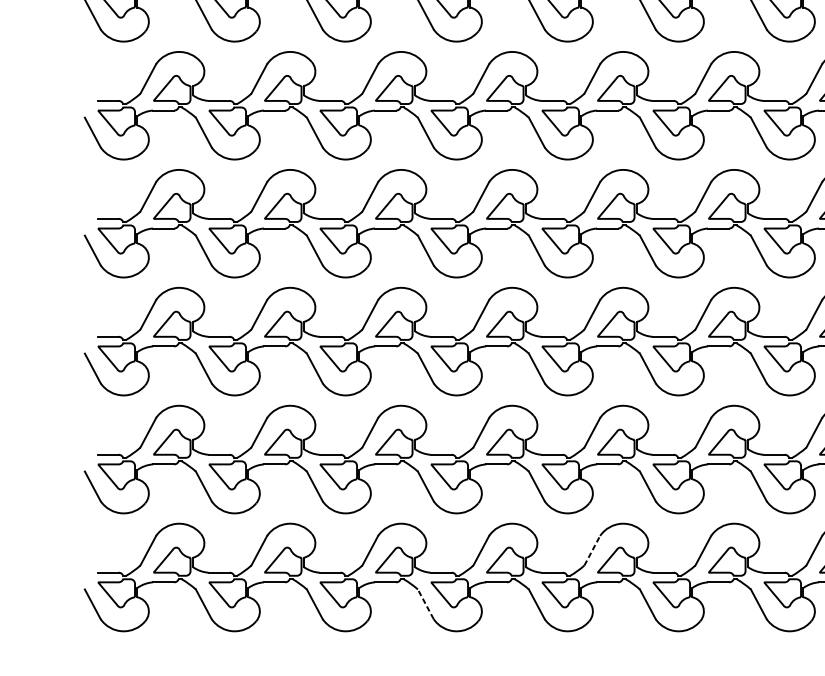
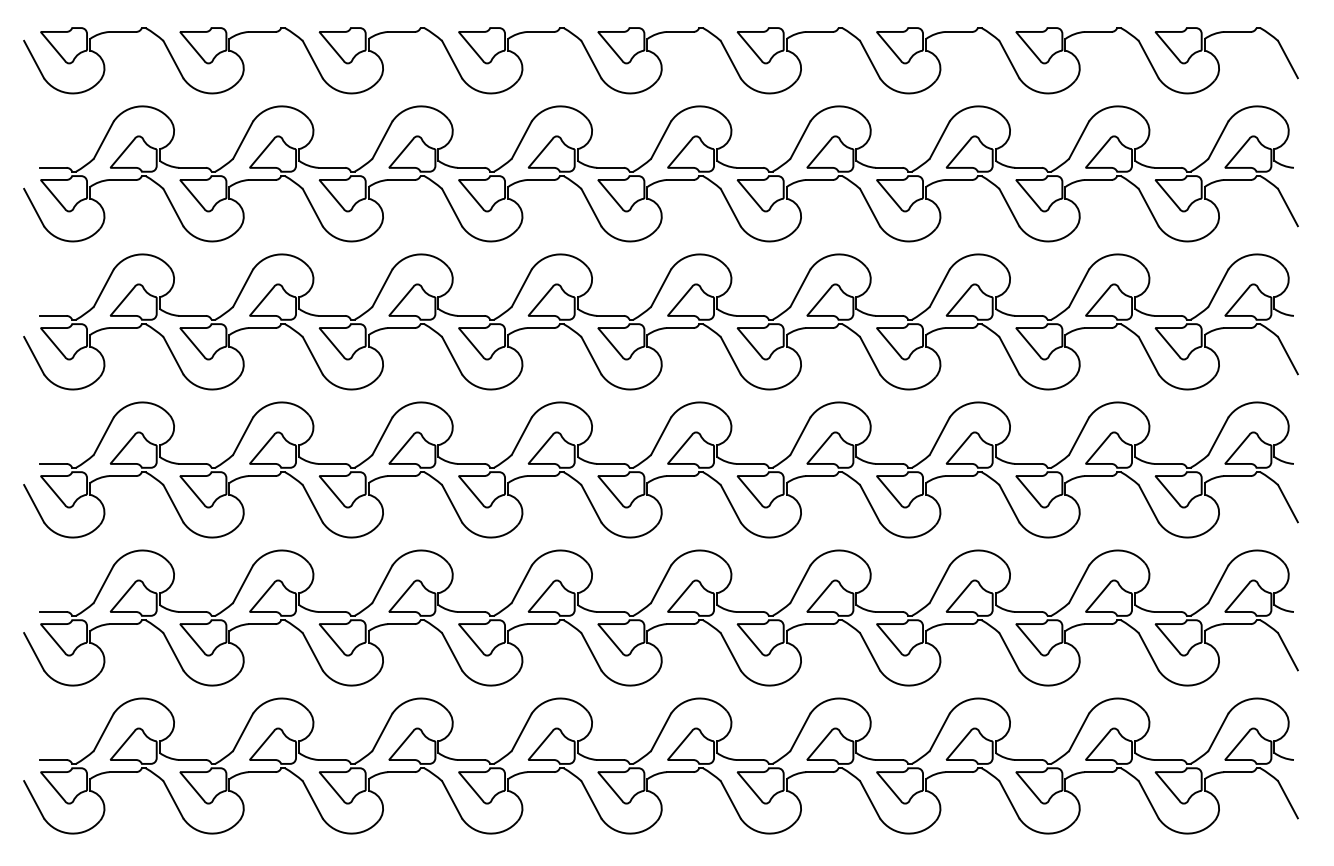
line: (592, 549) -> (661, 731), dashed -> solid
line: (425, 604) -> (451, 799), dashed -> solid

